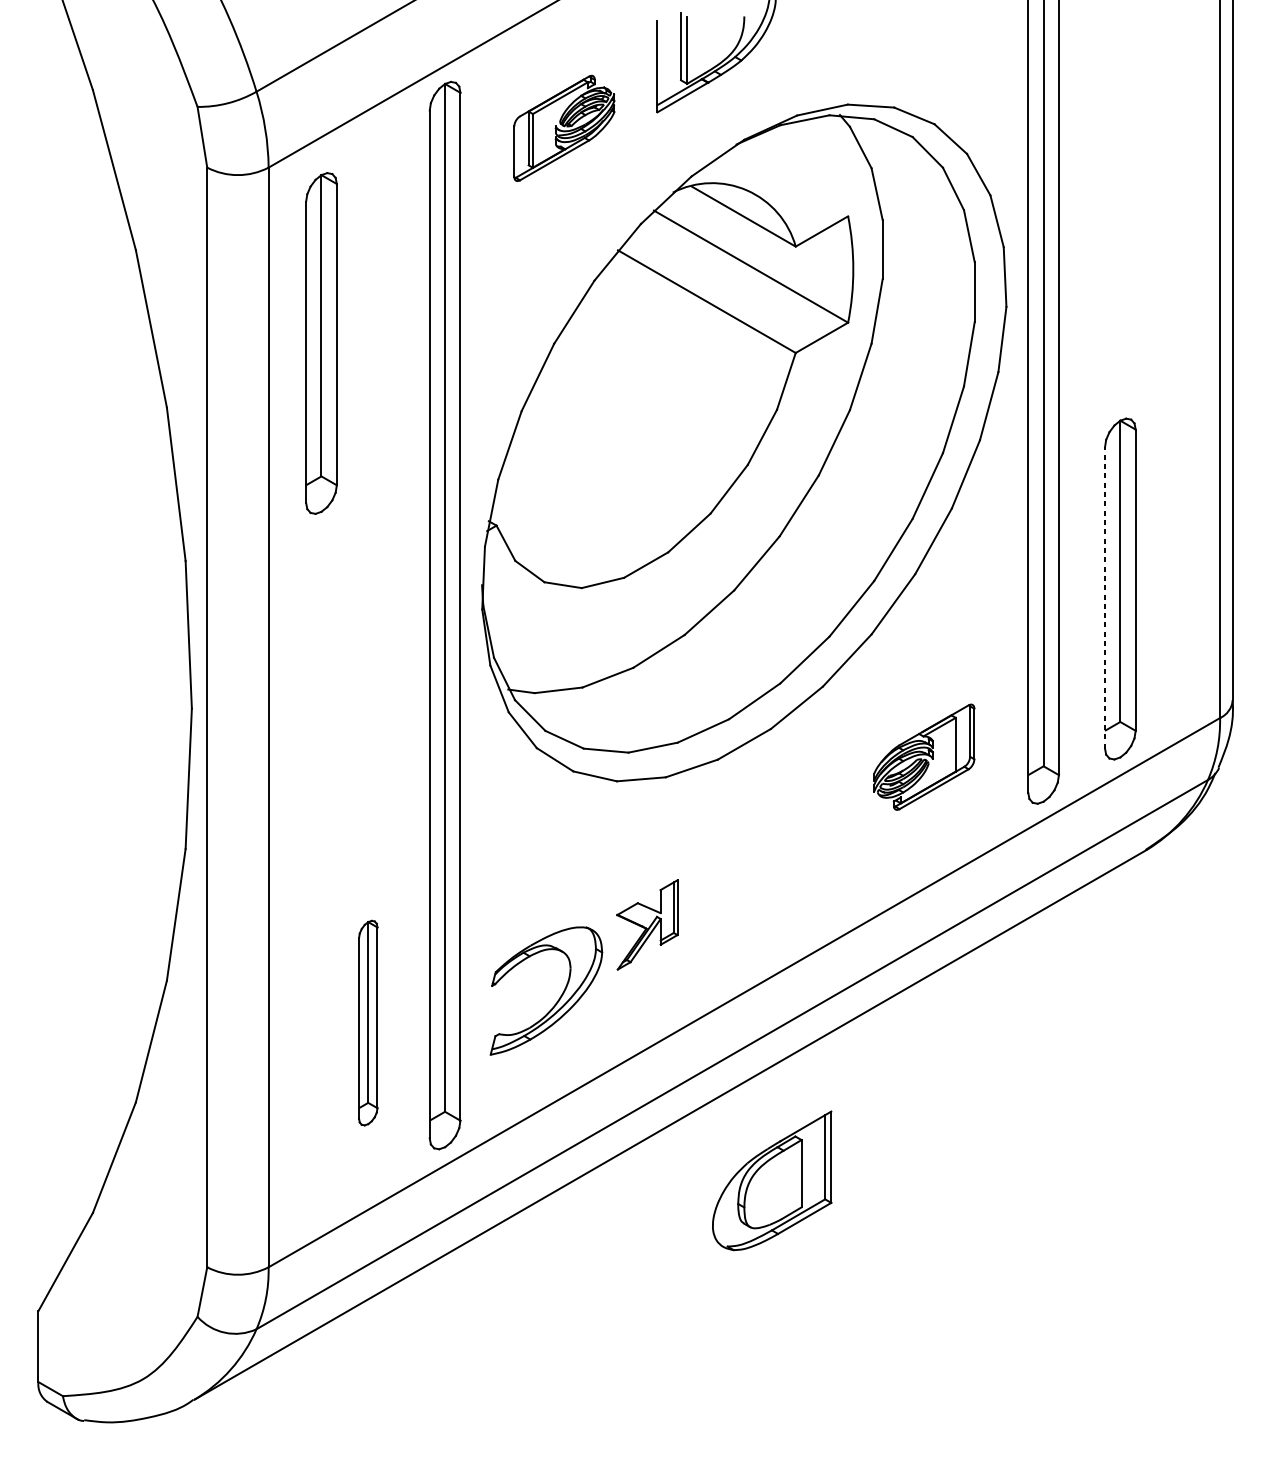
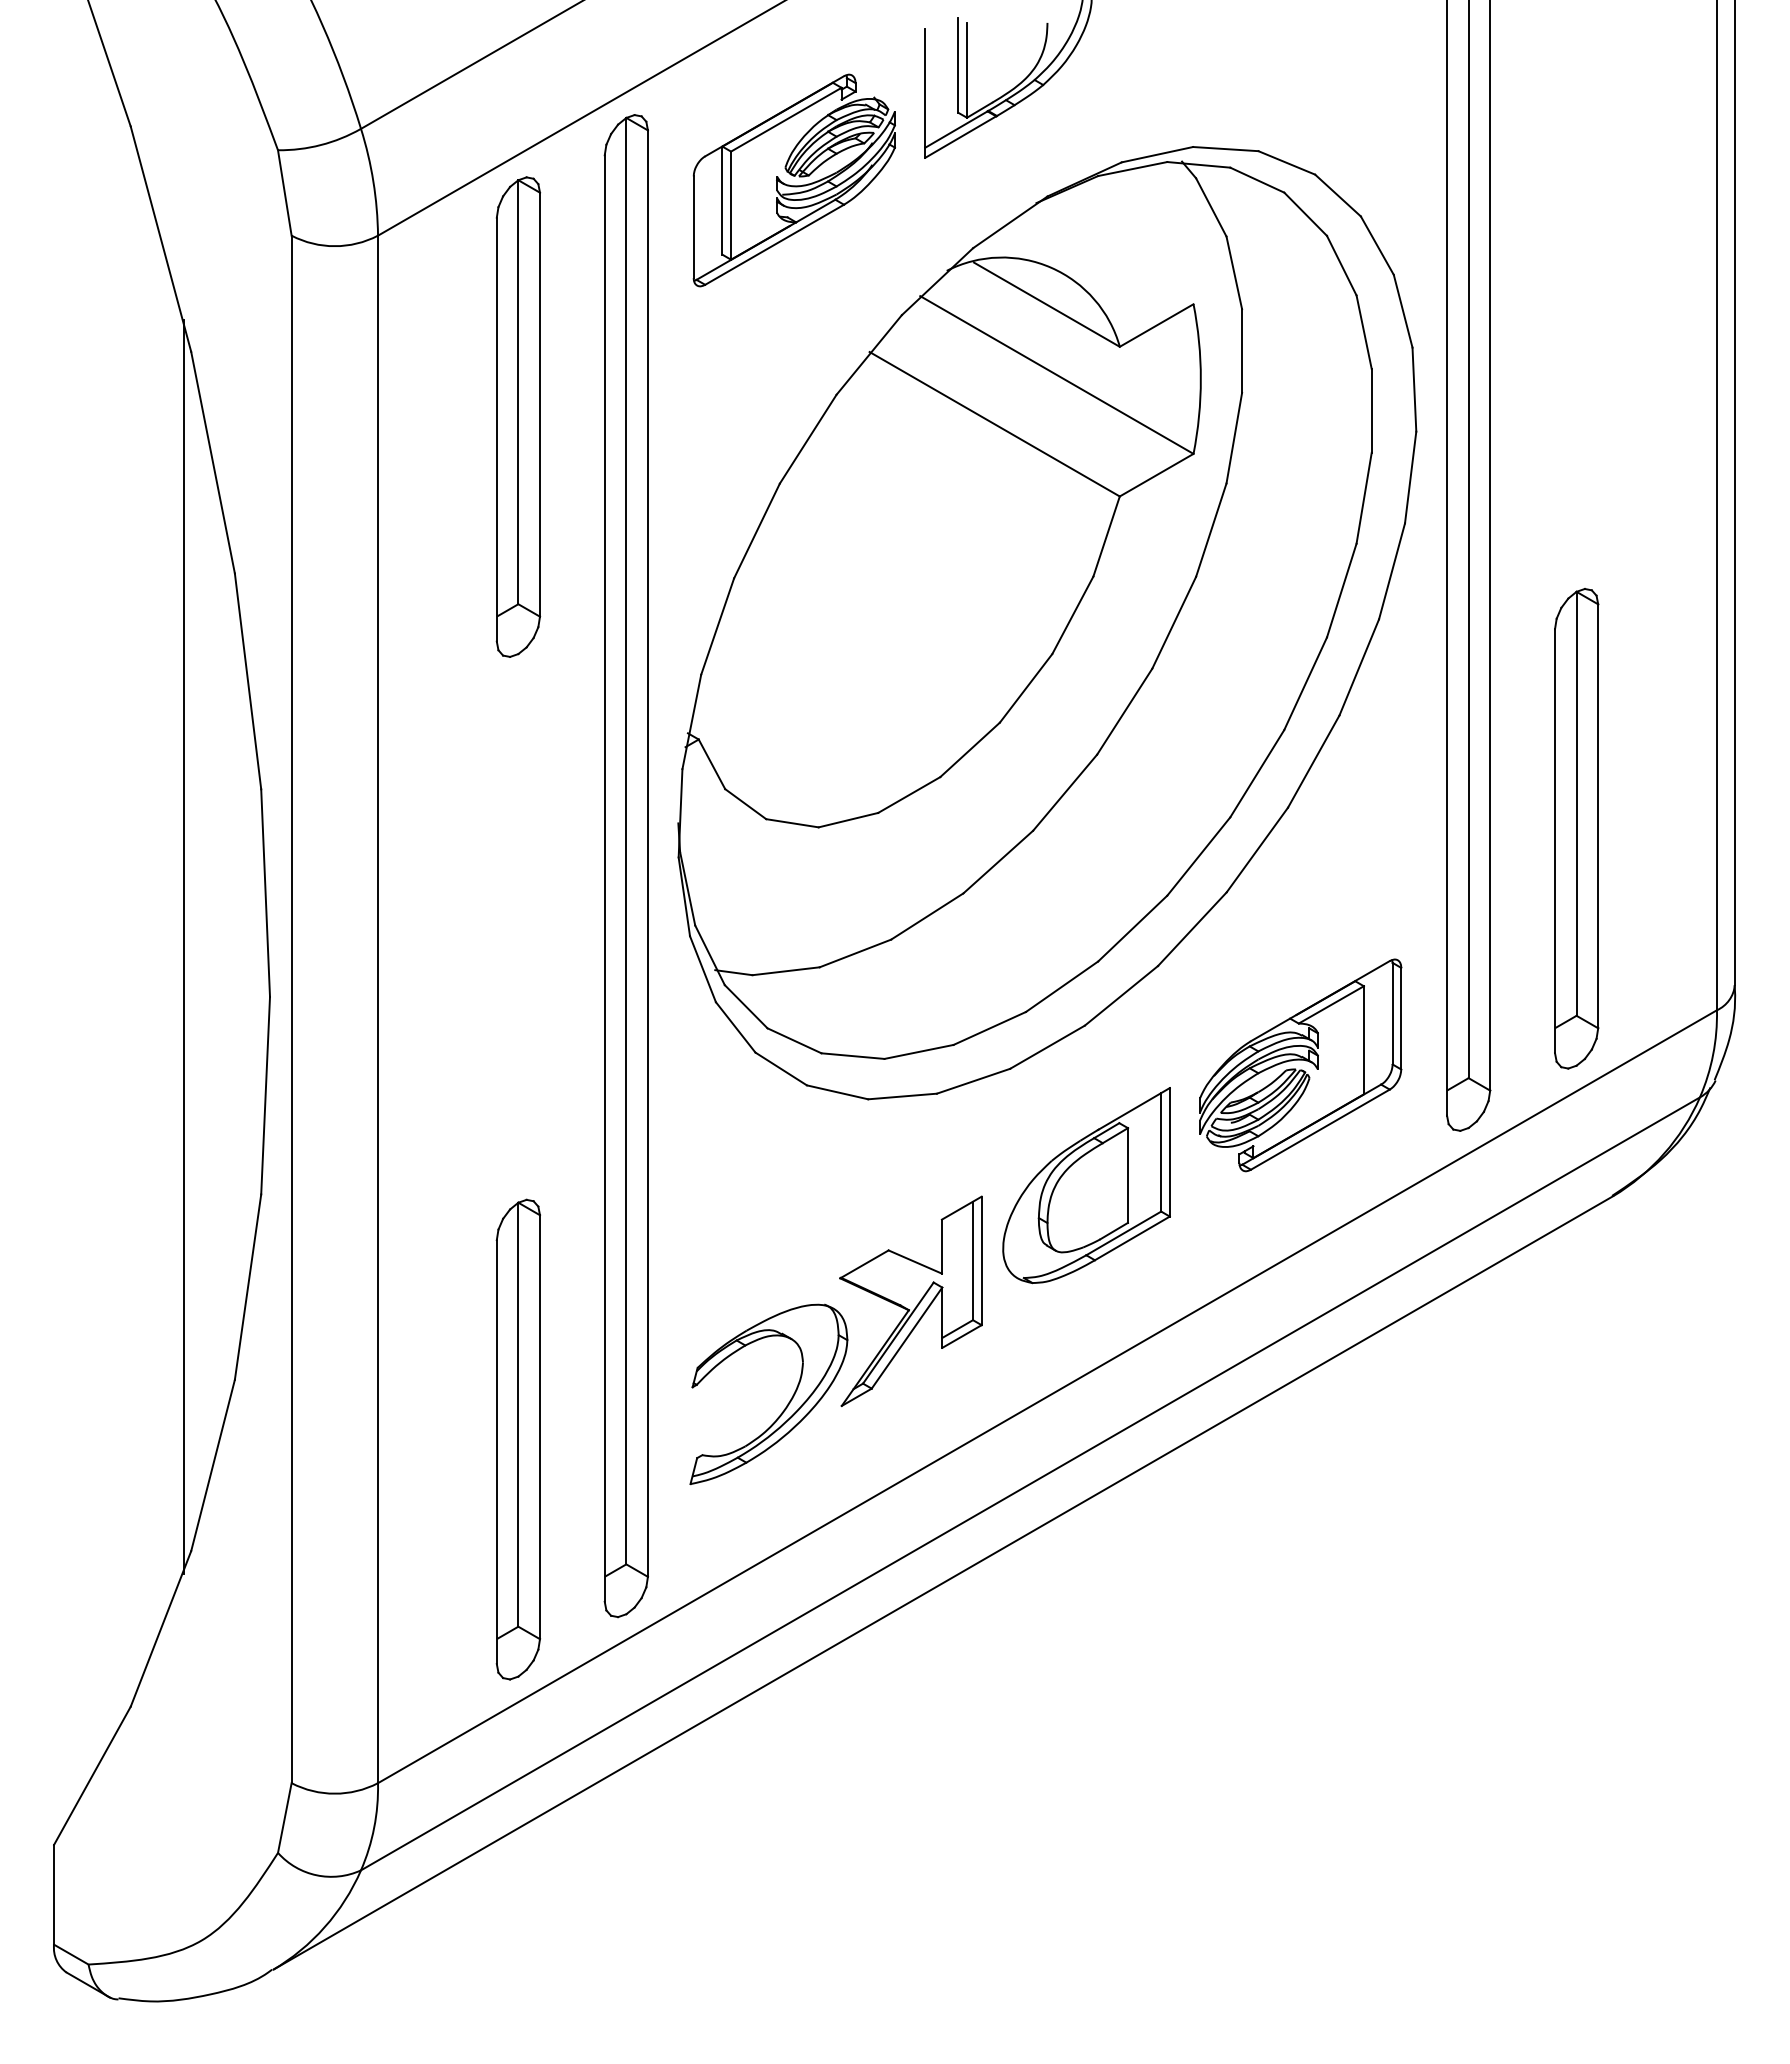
part: (563, 128) -> (793, 180), size x1.43
part: (321, 343) -> (518, 416), moved
line: (1105, 598) -> (1555, 841), dashed -> solid
line: (130, 673) -> (183, 947), added
part: (924, 757) -> (1300, 1065), size x1.43
part: (647, 925) -> (910, 1301), size x1.67
part: (367, 1023) -> (517, 1439), size x1.67
part: (772, 1180) -> (1086, 1185), moved

